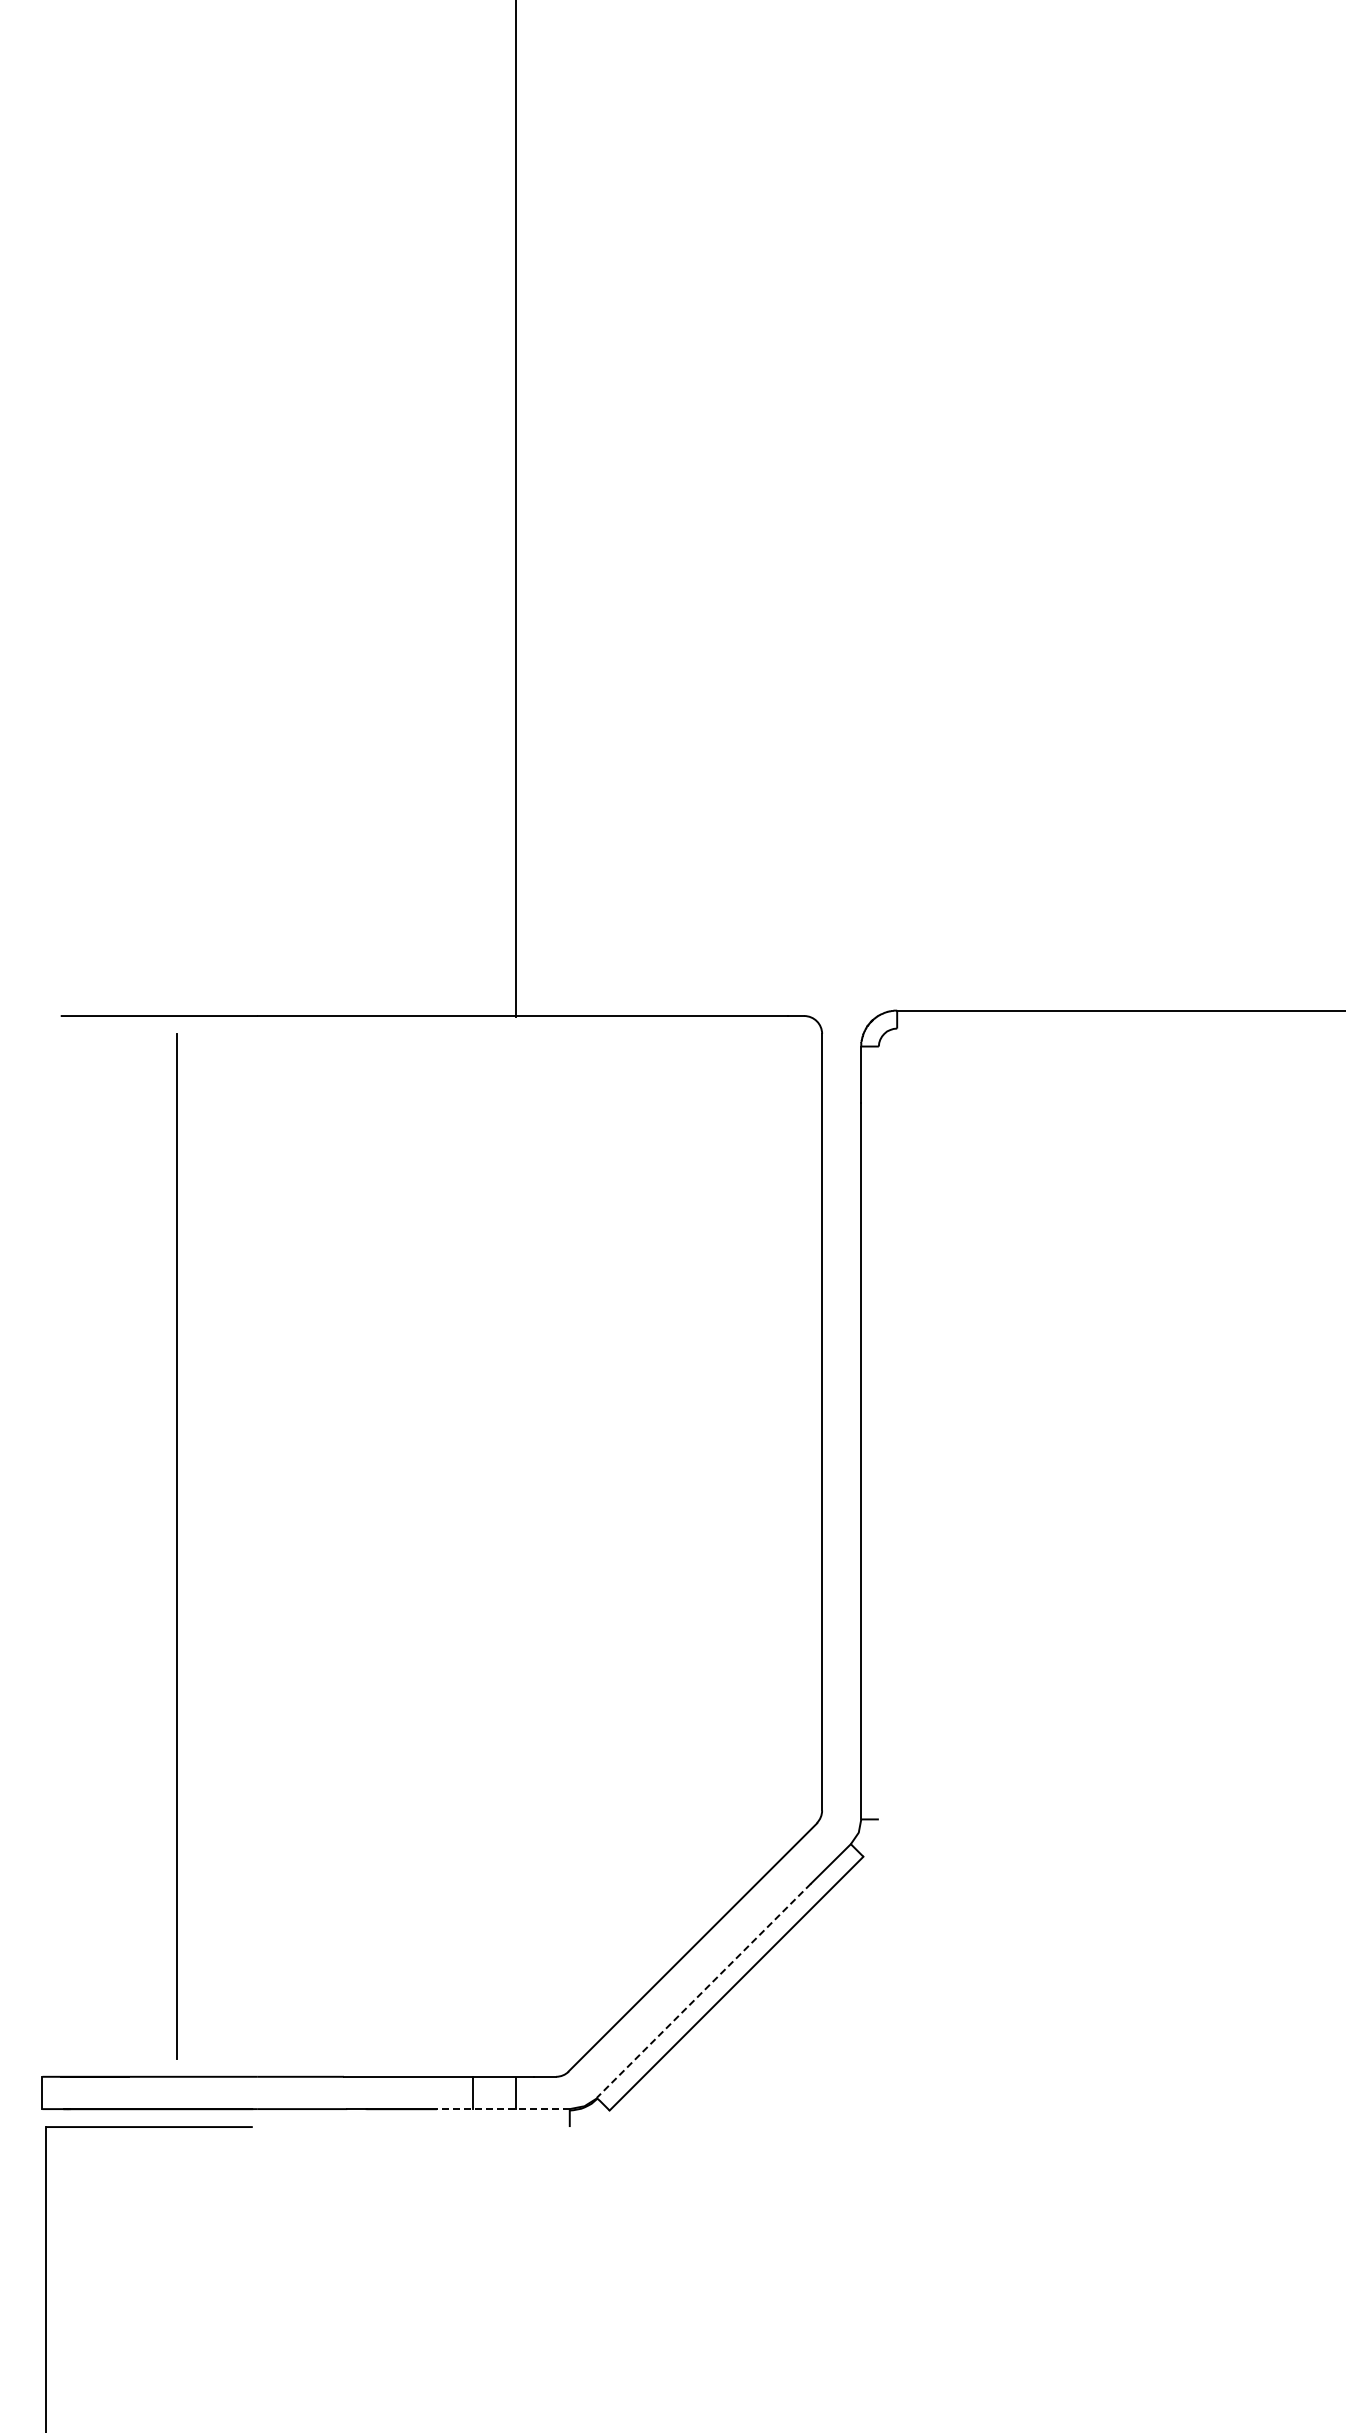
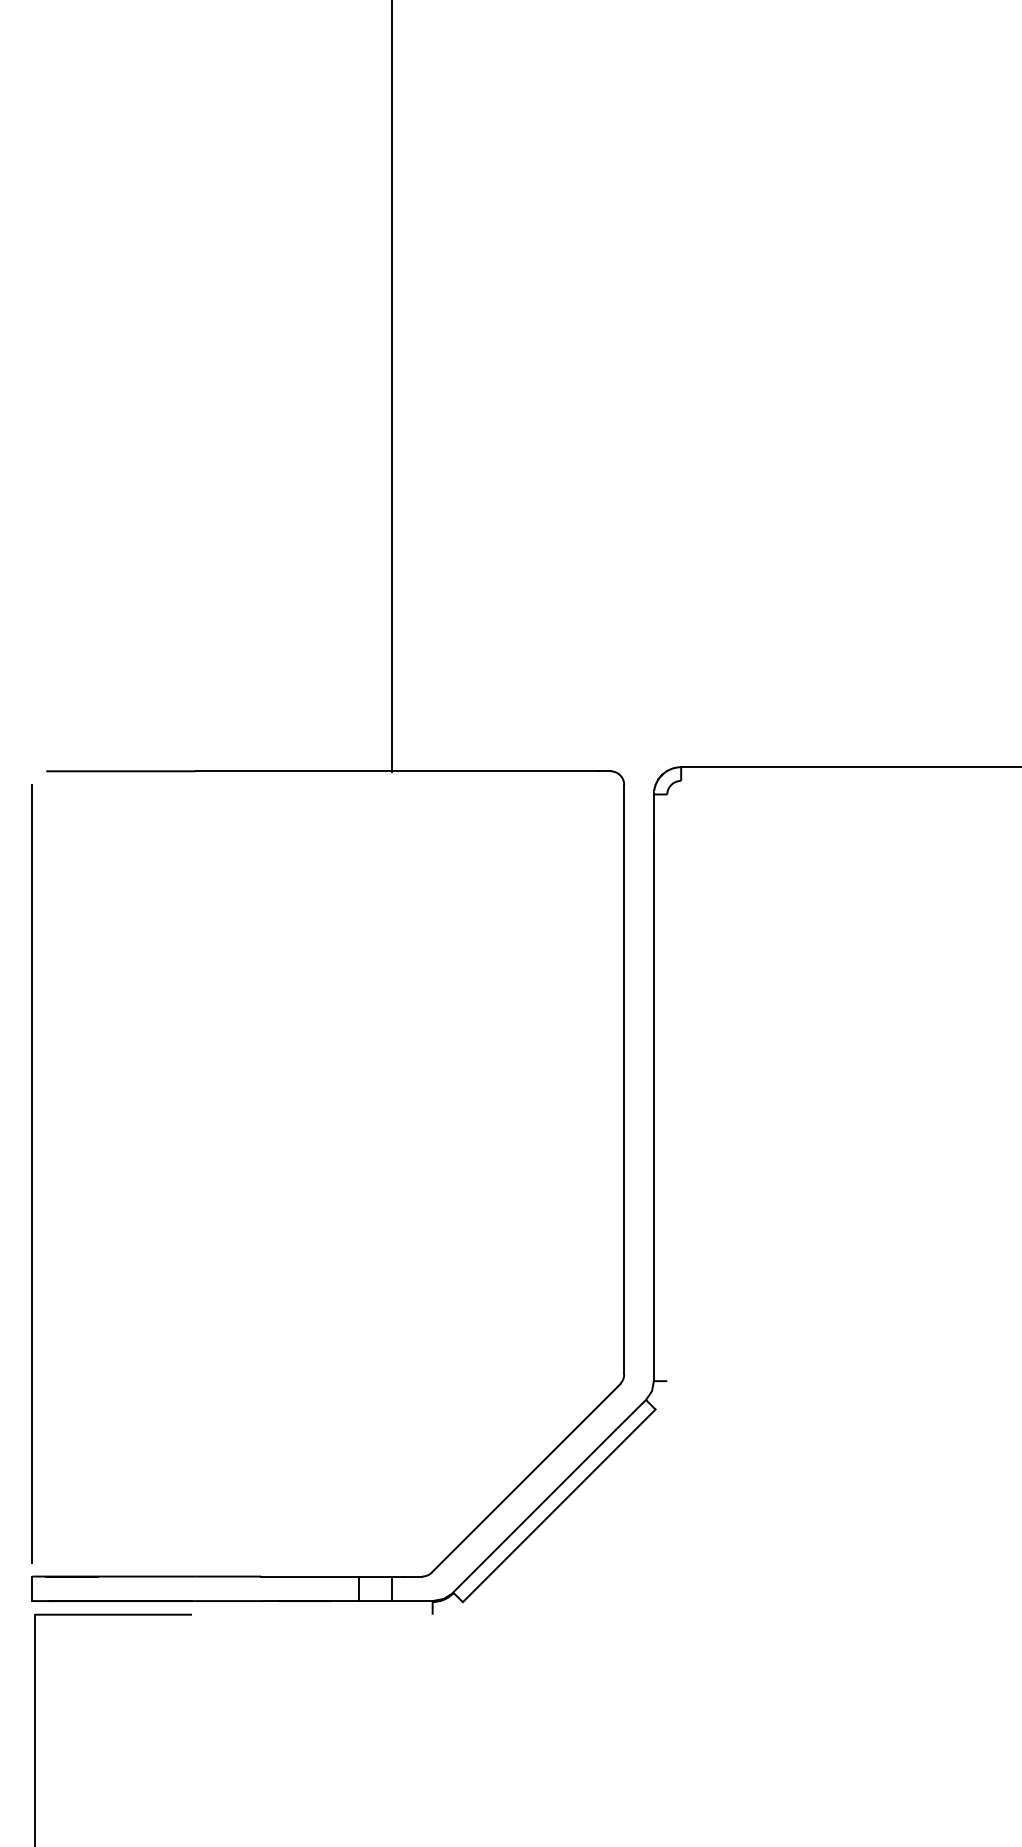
line: (176, 1546) -> (31, 1174), moved
line: (703, 1990) -> (534, 1511), dashed -> solid
line: (502, 2109) -> (381, 1601), dashed -> solid

